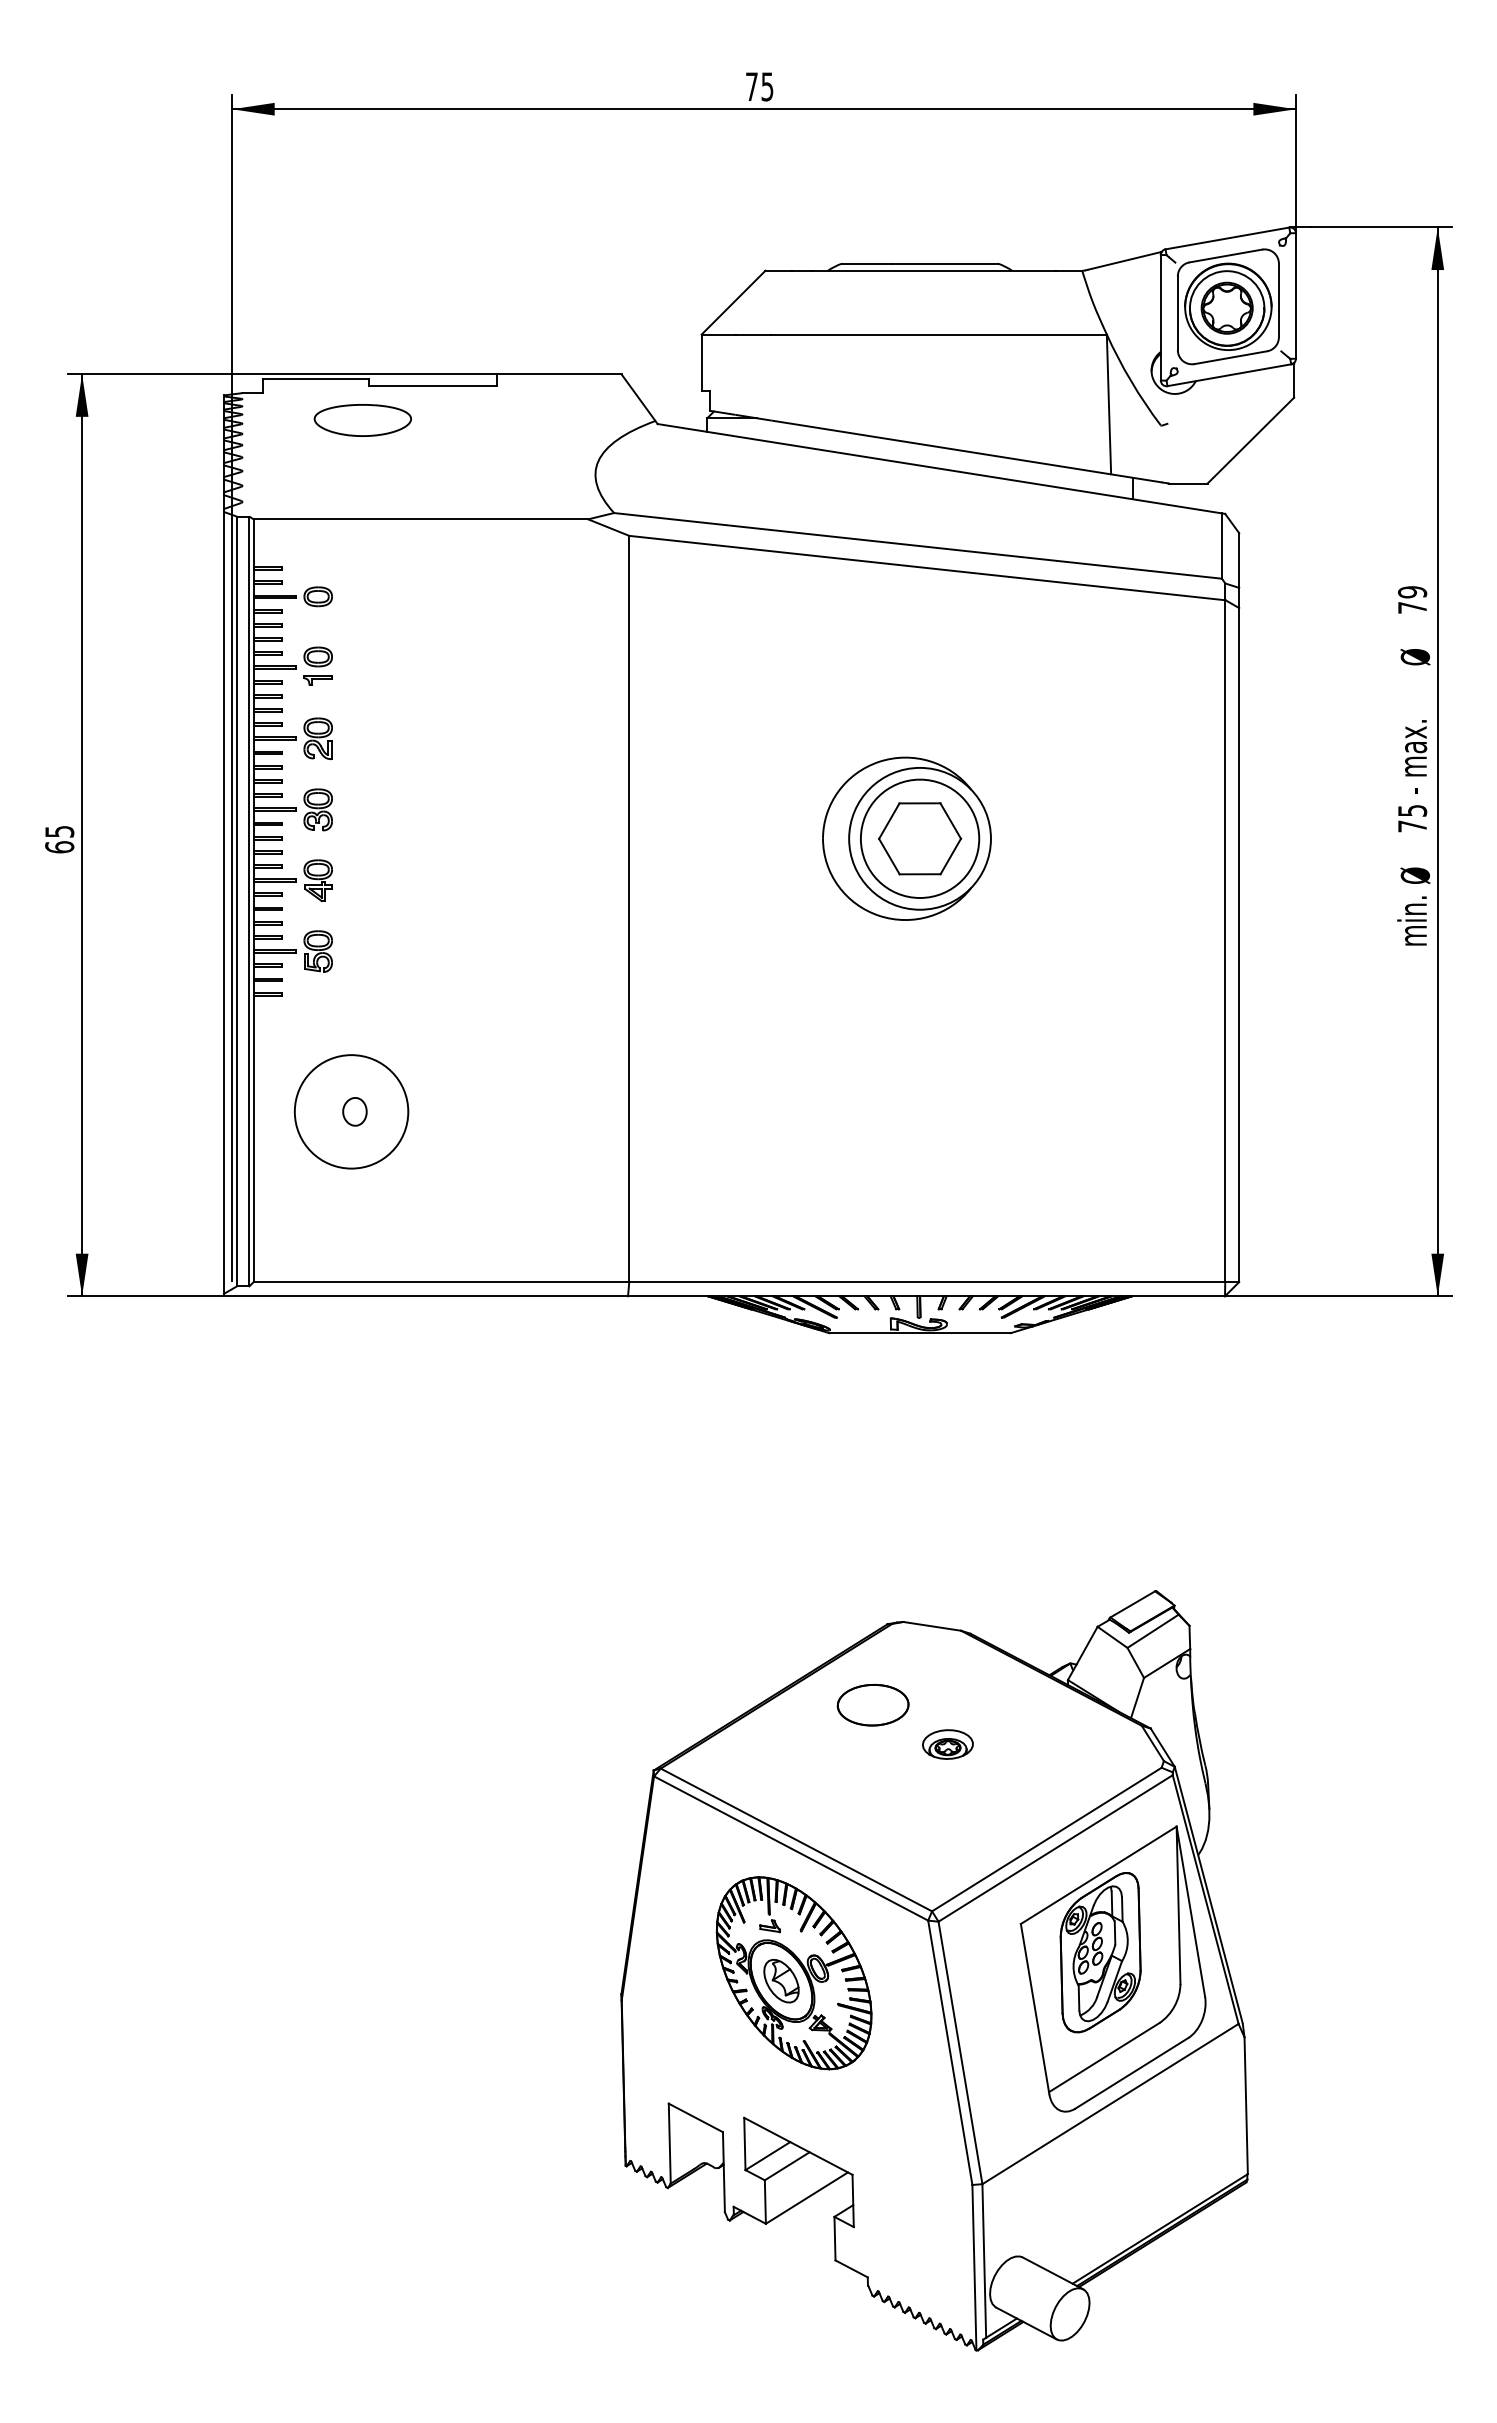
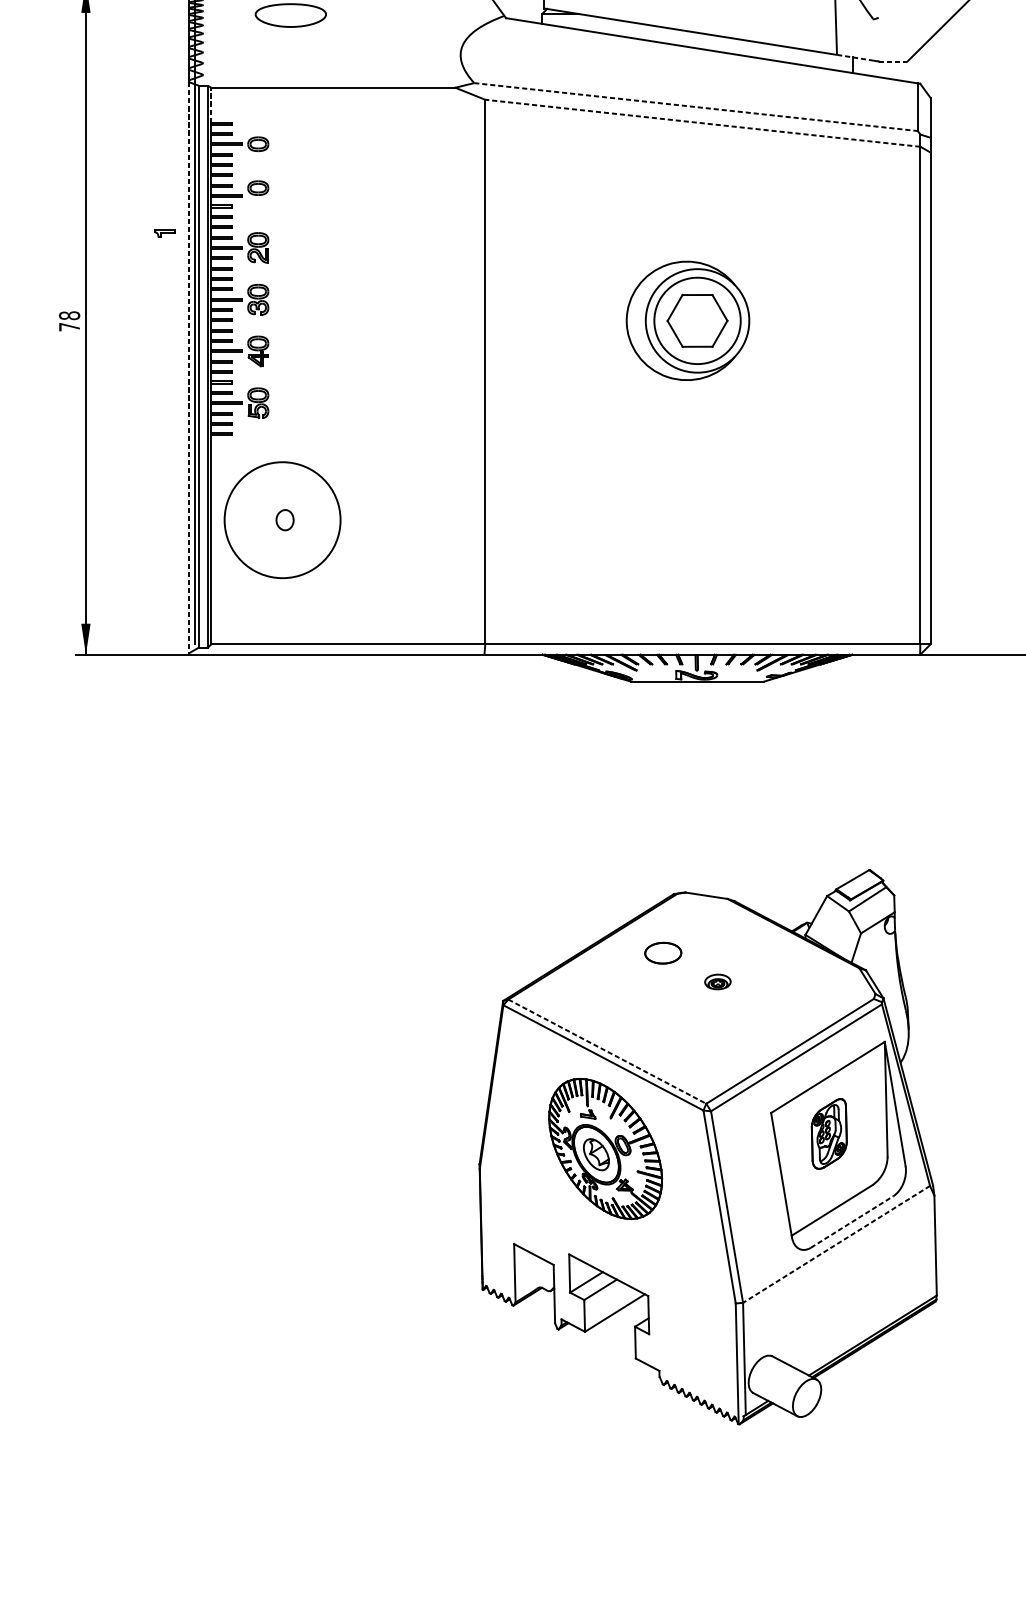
line: (1136, 478) -> (855, 57), solid -> dashed
line: (1188, 483) -> (893, 61), solid -> dashed
line: (253, 543) -> (211, 105), solid -> dashed
line: (918, 545) -> (696, 106), solid -> dashed
line: (927, 568) -> (702, 123), solid -> dashed
part: (317, 680) -> (164, 233), moved
text: (59, 839) -> (69, 321), 65 -> 78
line: (223, 902) -> (189, 367), solid -> dashed
circle: (351, 1111) -> (282, 519), size x1.4
part: (872, 1704) -> (662, 952), size x0.7
part: (947, 1744) -> (717, 981), size x0.7
line: (796, 1840) -> (607, 1052), solid -> dashed
part: (1100, 1952) -> (829, 1133), size x0.6
line: (1131, 2073) -> (851, 1222), solid -> dashed
line: (1110, 2104) -> (836, 1244), solid -> dashed

